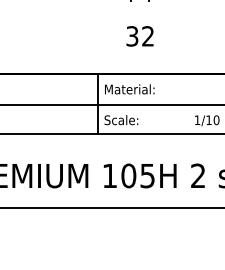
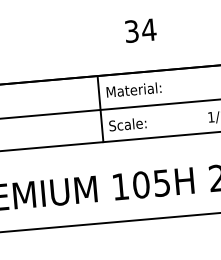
text: (147, 36) -> (148, 30), 32 -> 34

